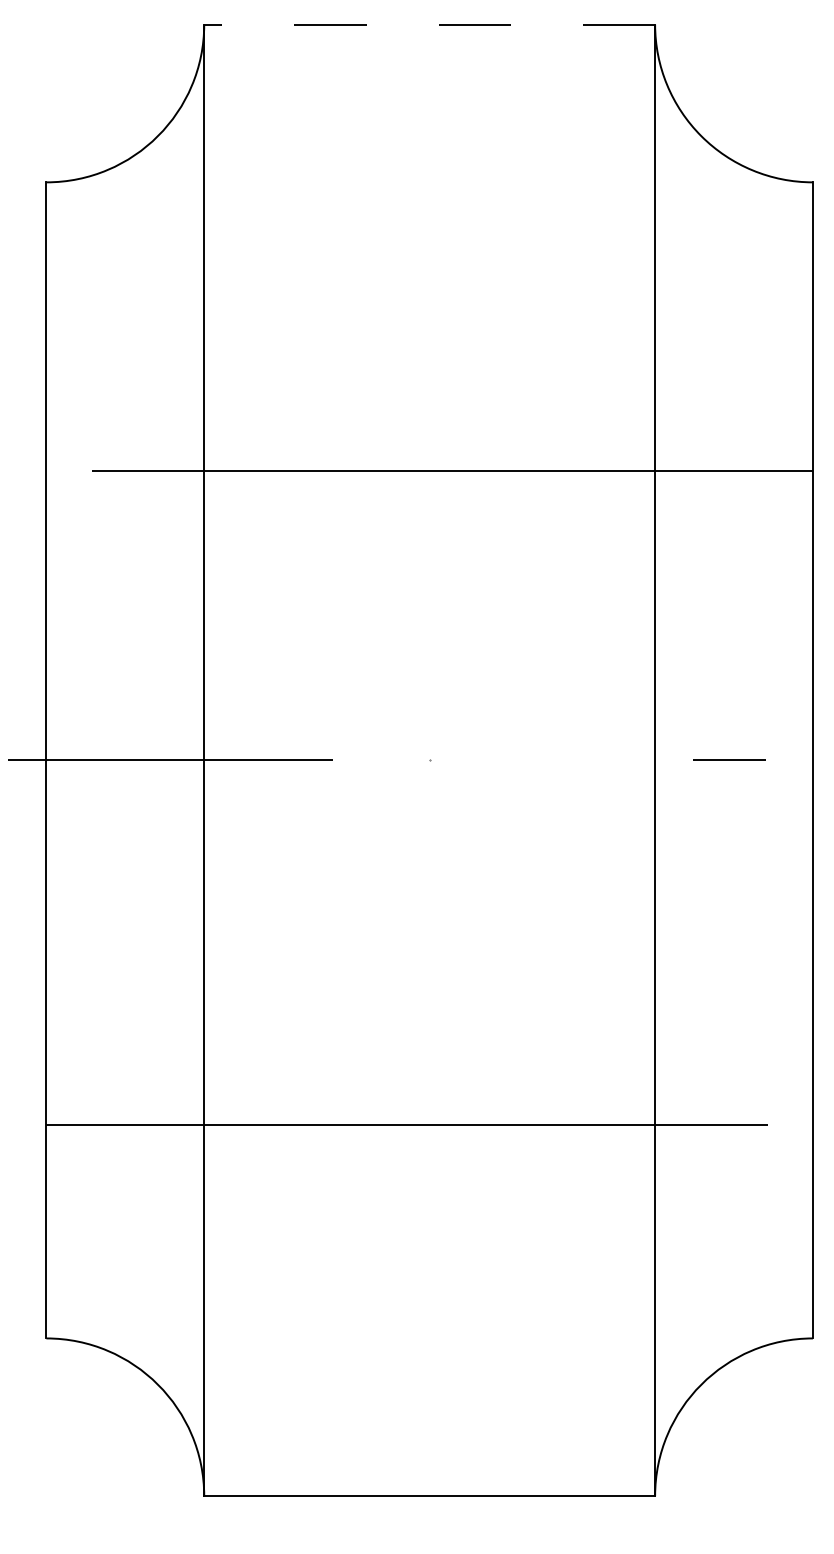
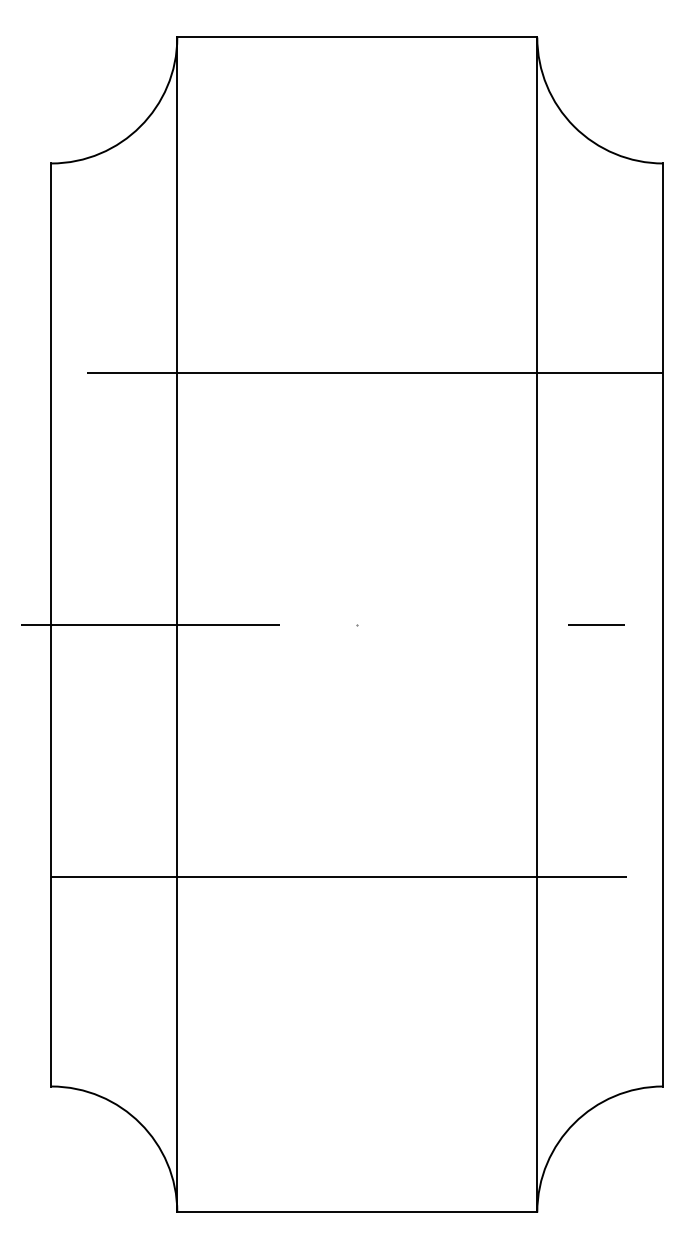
line: (429, 24) -> (357, 37), dashed -> solid
line: (429, 471) -> (357, 373), moved
line: (429, 1124) -> (357, 876), moved

